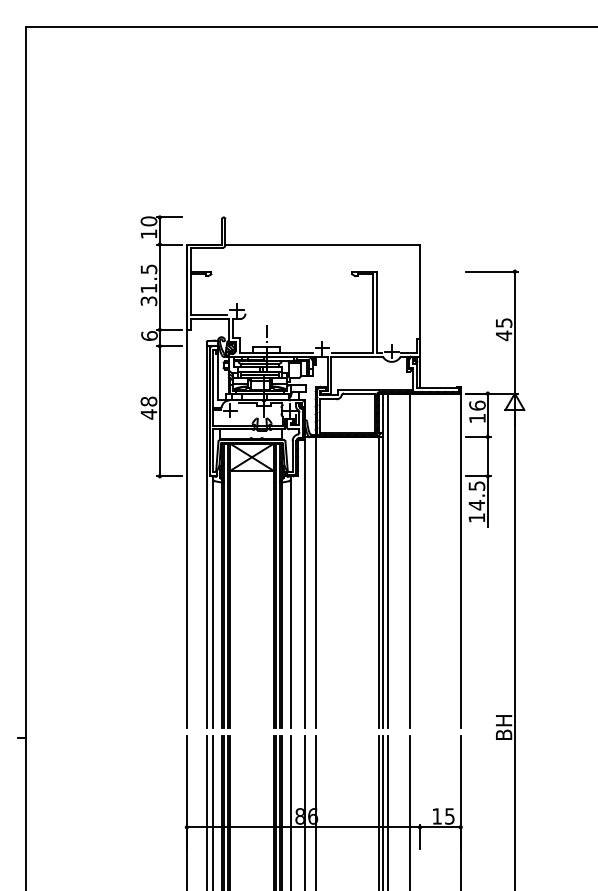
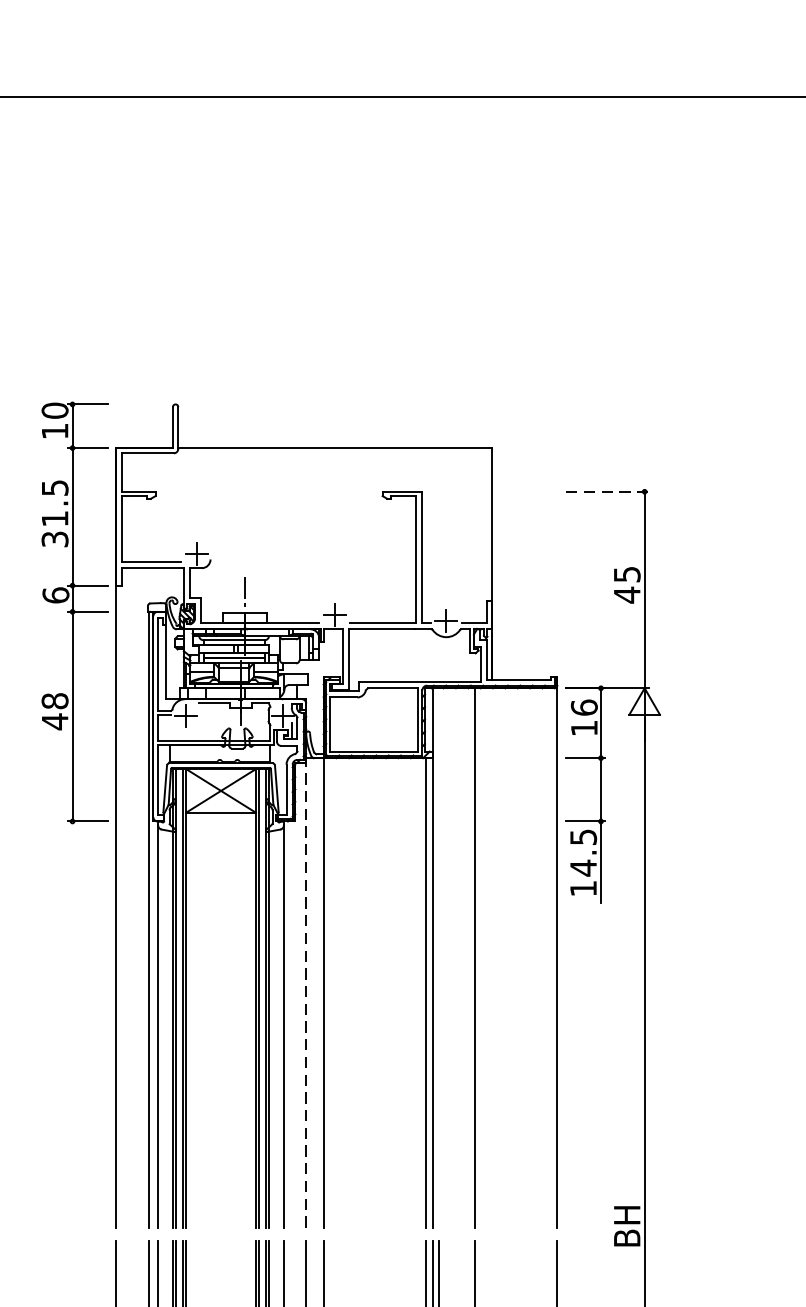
line: (491, 271) -> (606, 491), solid -> dashed
line: (387, 560) -> (439, 957), removed
line: (304, 565) -> (305, 965), solid -> dashed

